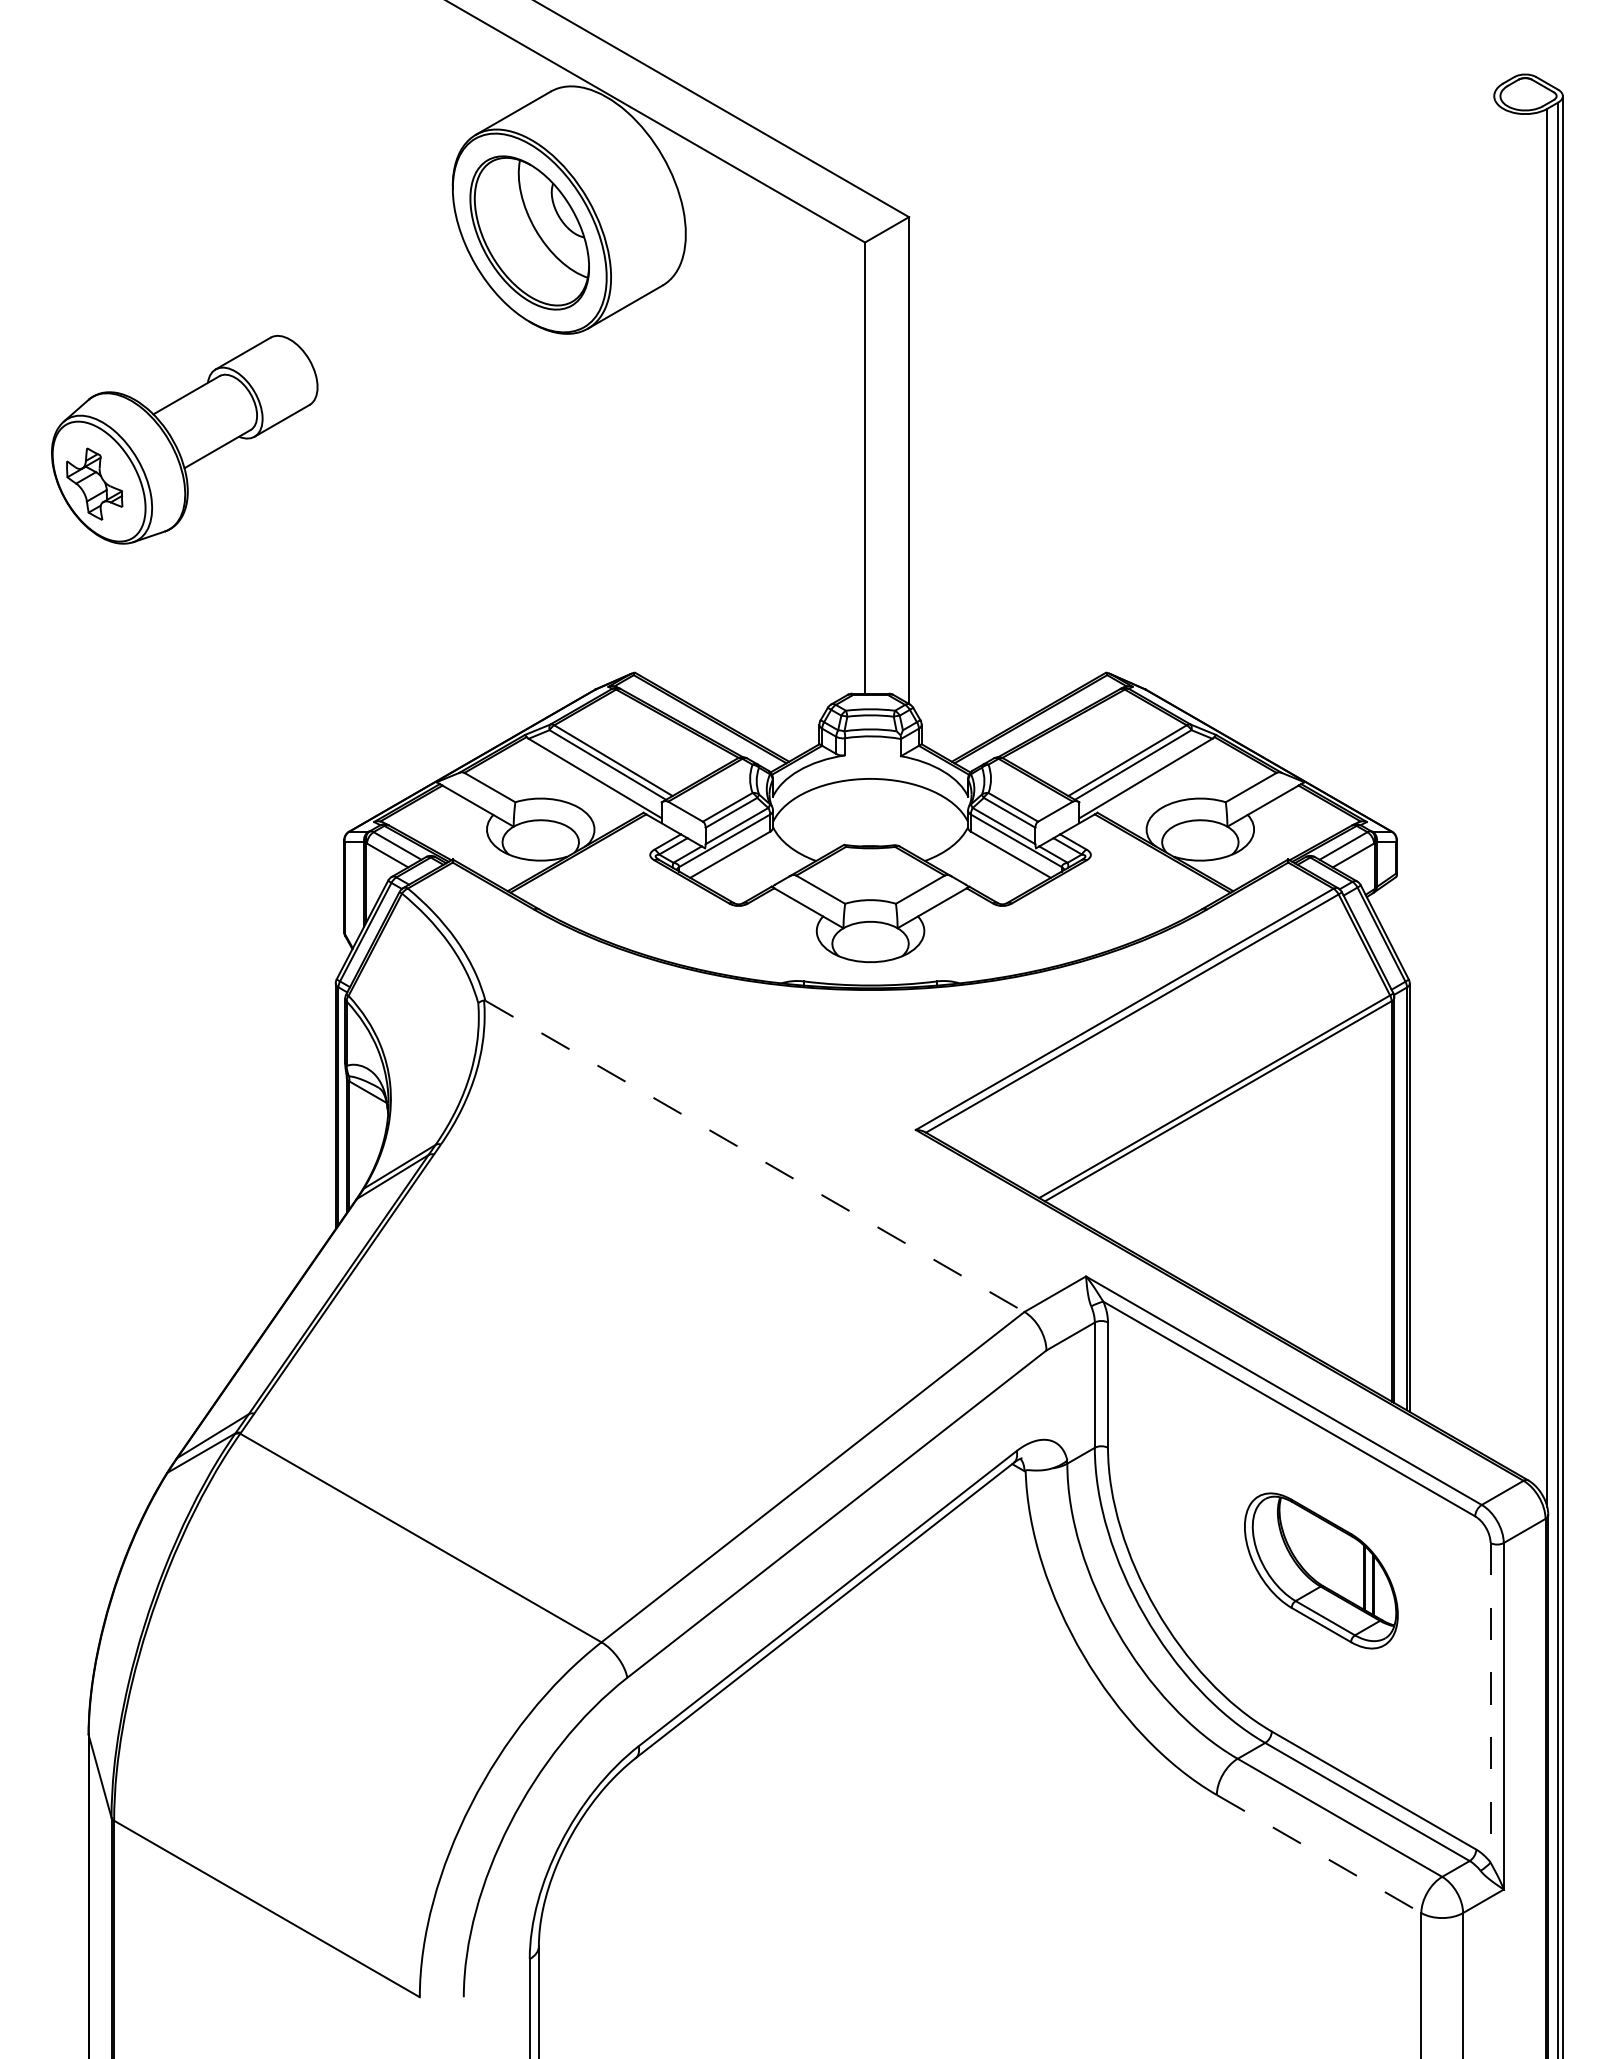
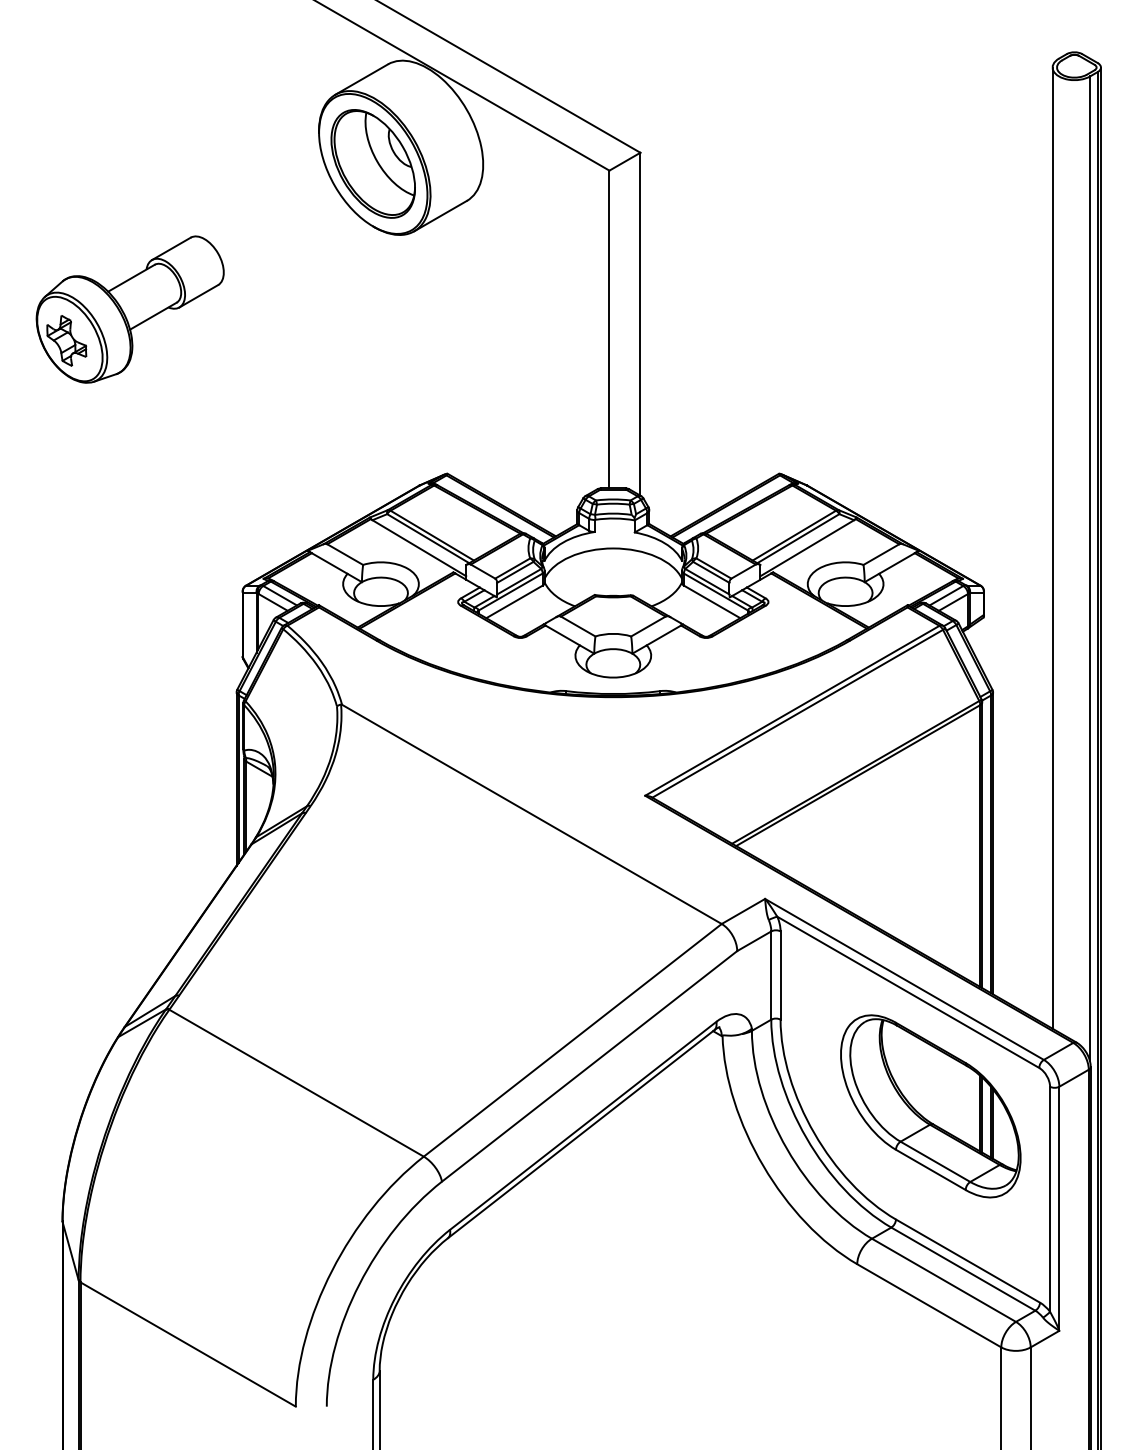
line: (1494, 778) -> (1052, 548), added
line: (755, 1156) -> (532, 814), dashed -> solid
part: (1321, 1570) -> (930, 1106), size x1.67
line: (1490, 1702) -> (1050, 1199), dashed -> solid
line: (1319, 1854) -> (929, 1306), dashed -> solid

